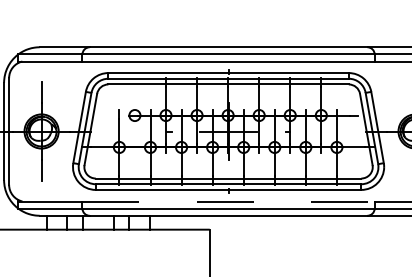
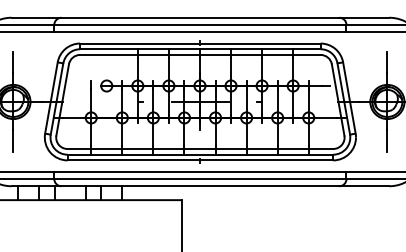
line: (229, 201) -> (201, 171), dashed -> solid

